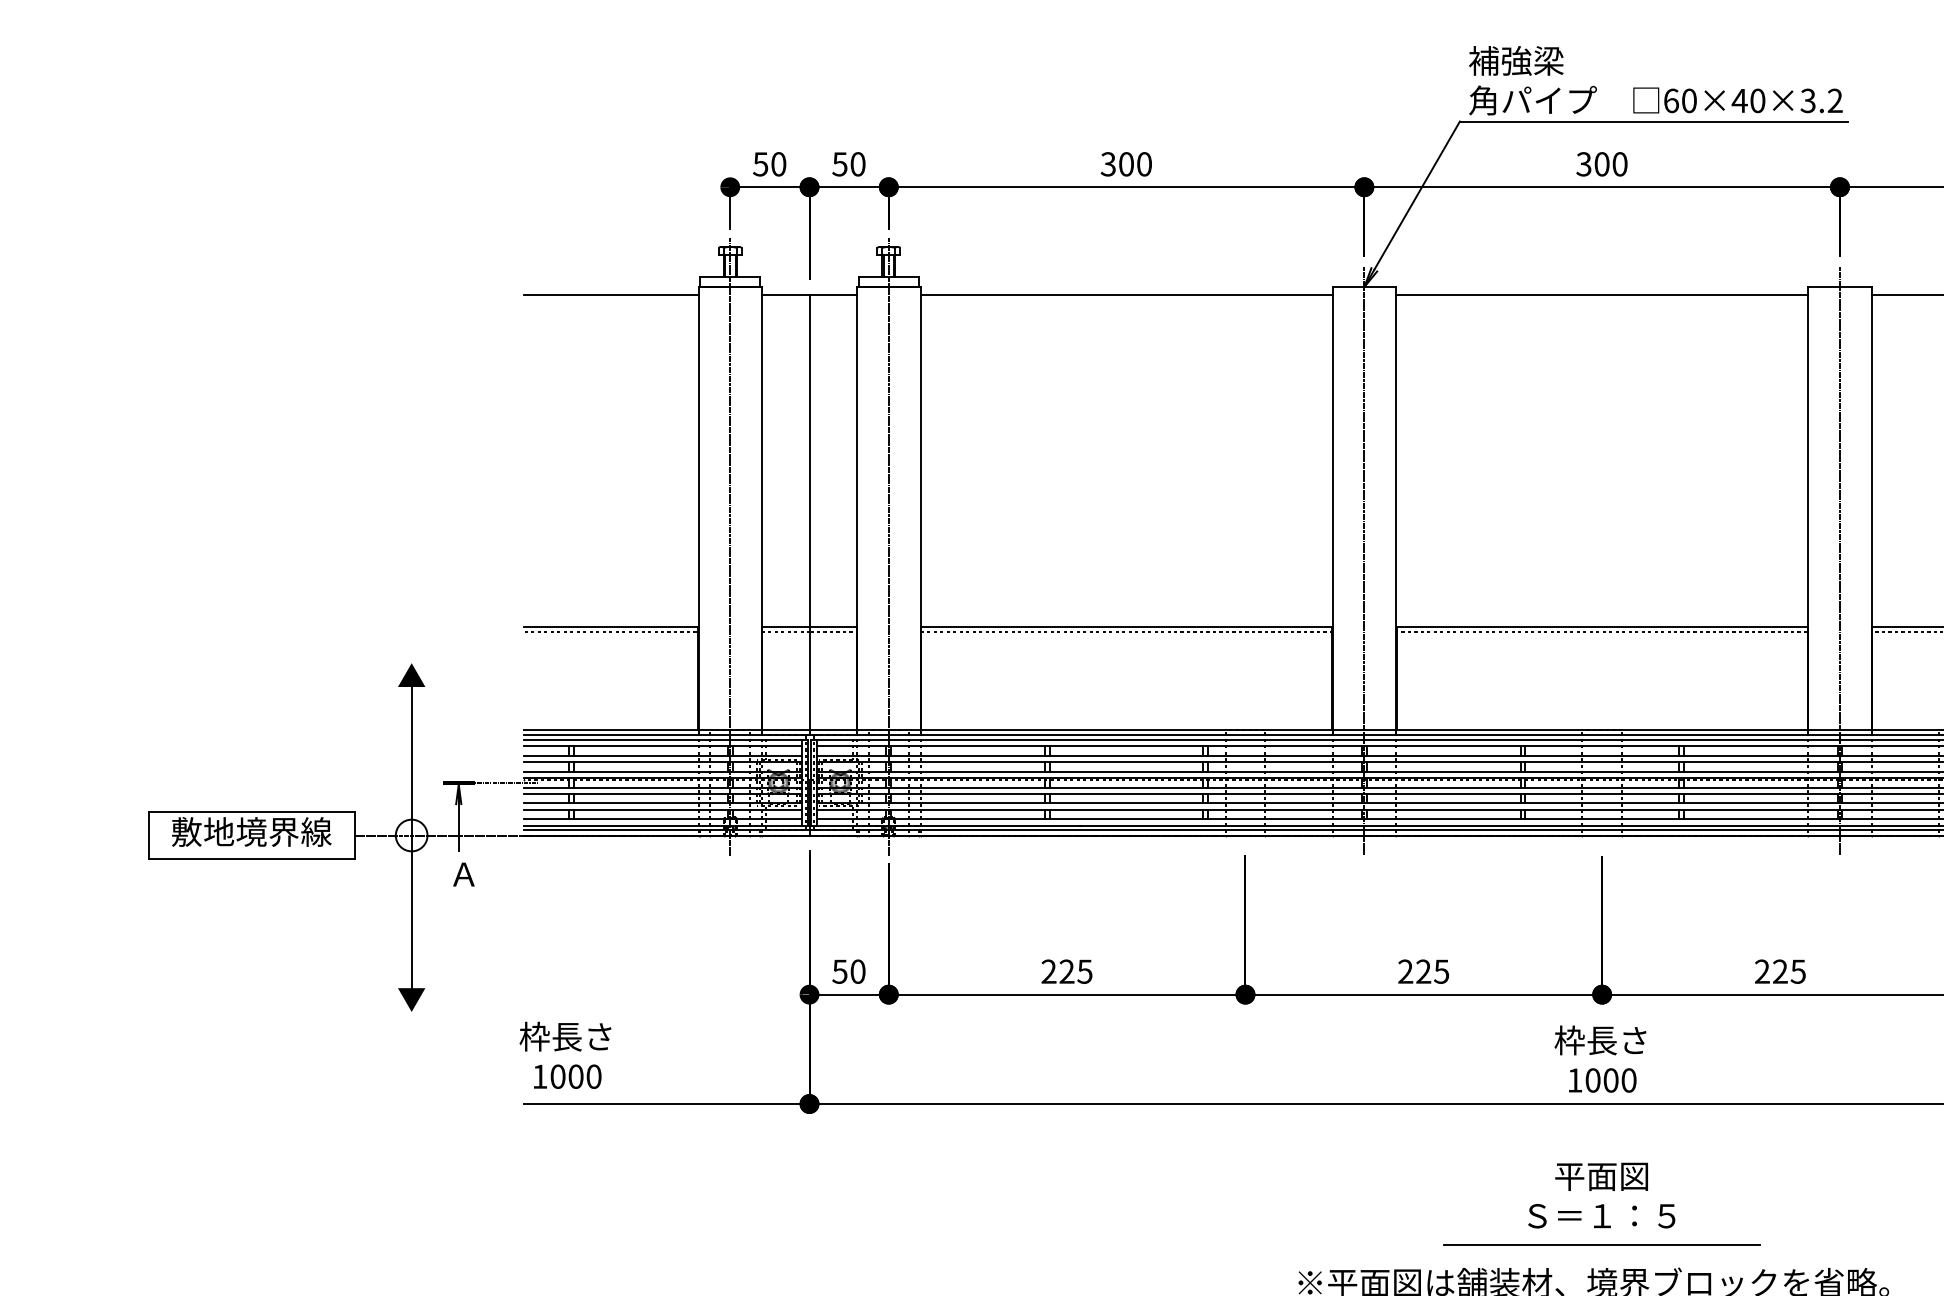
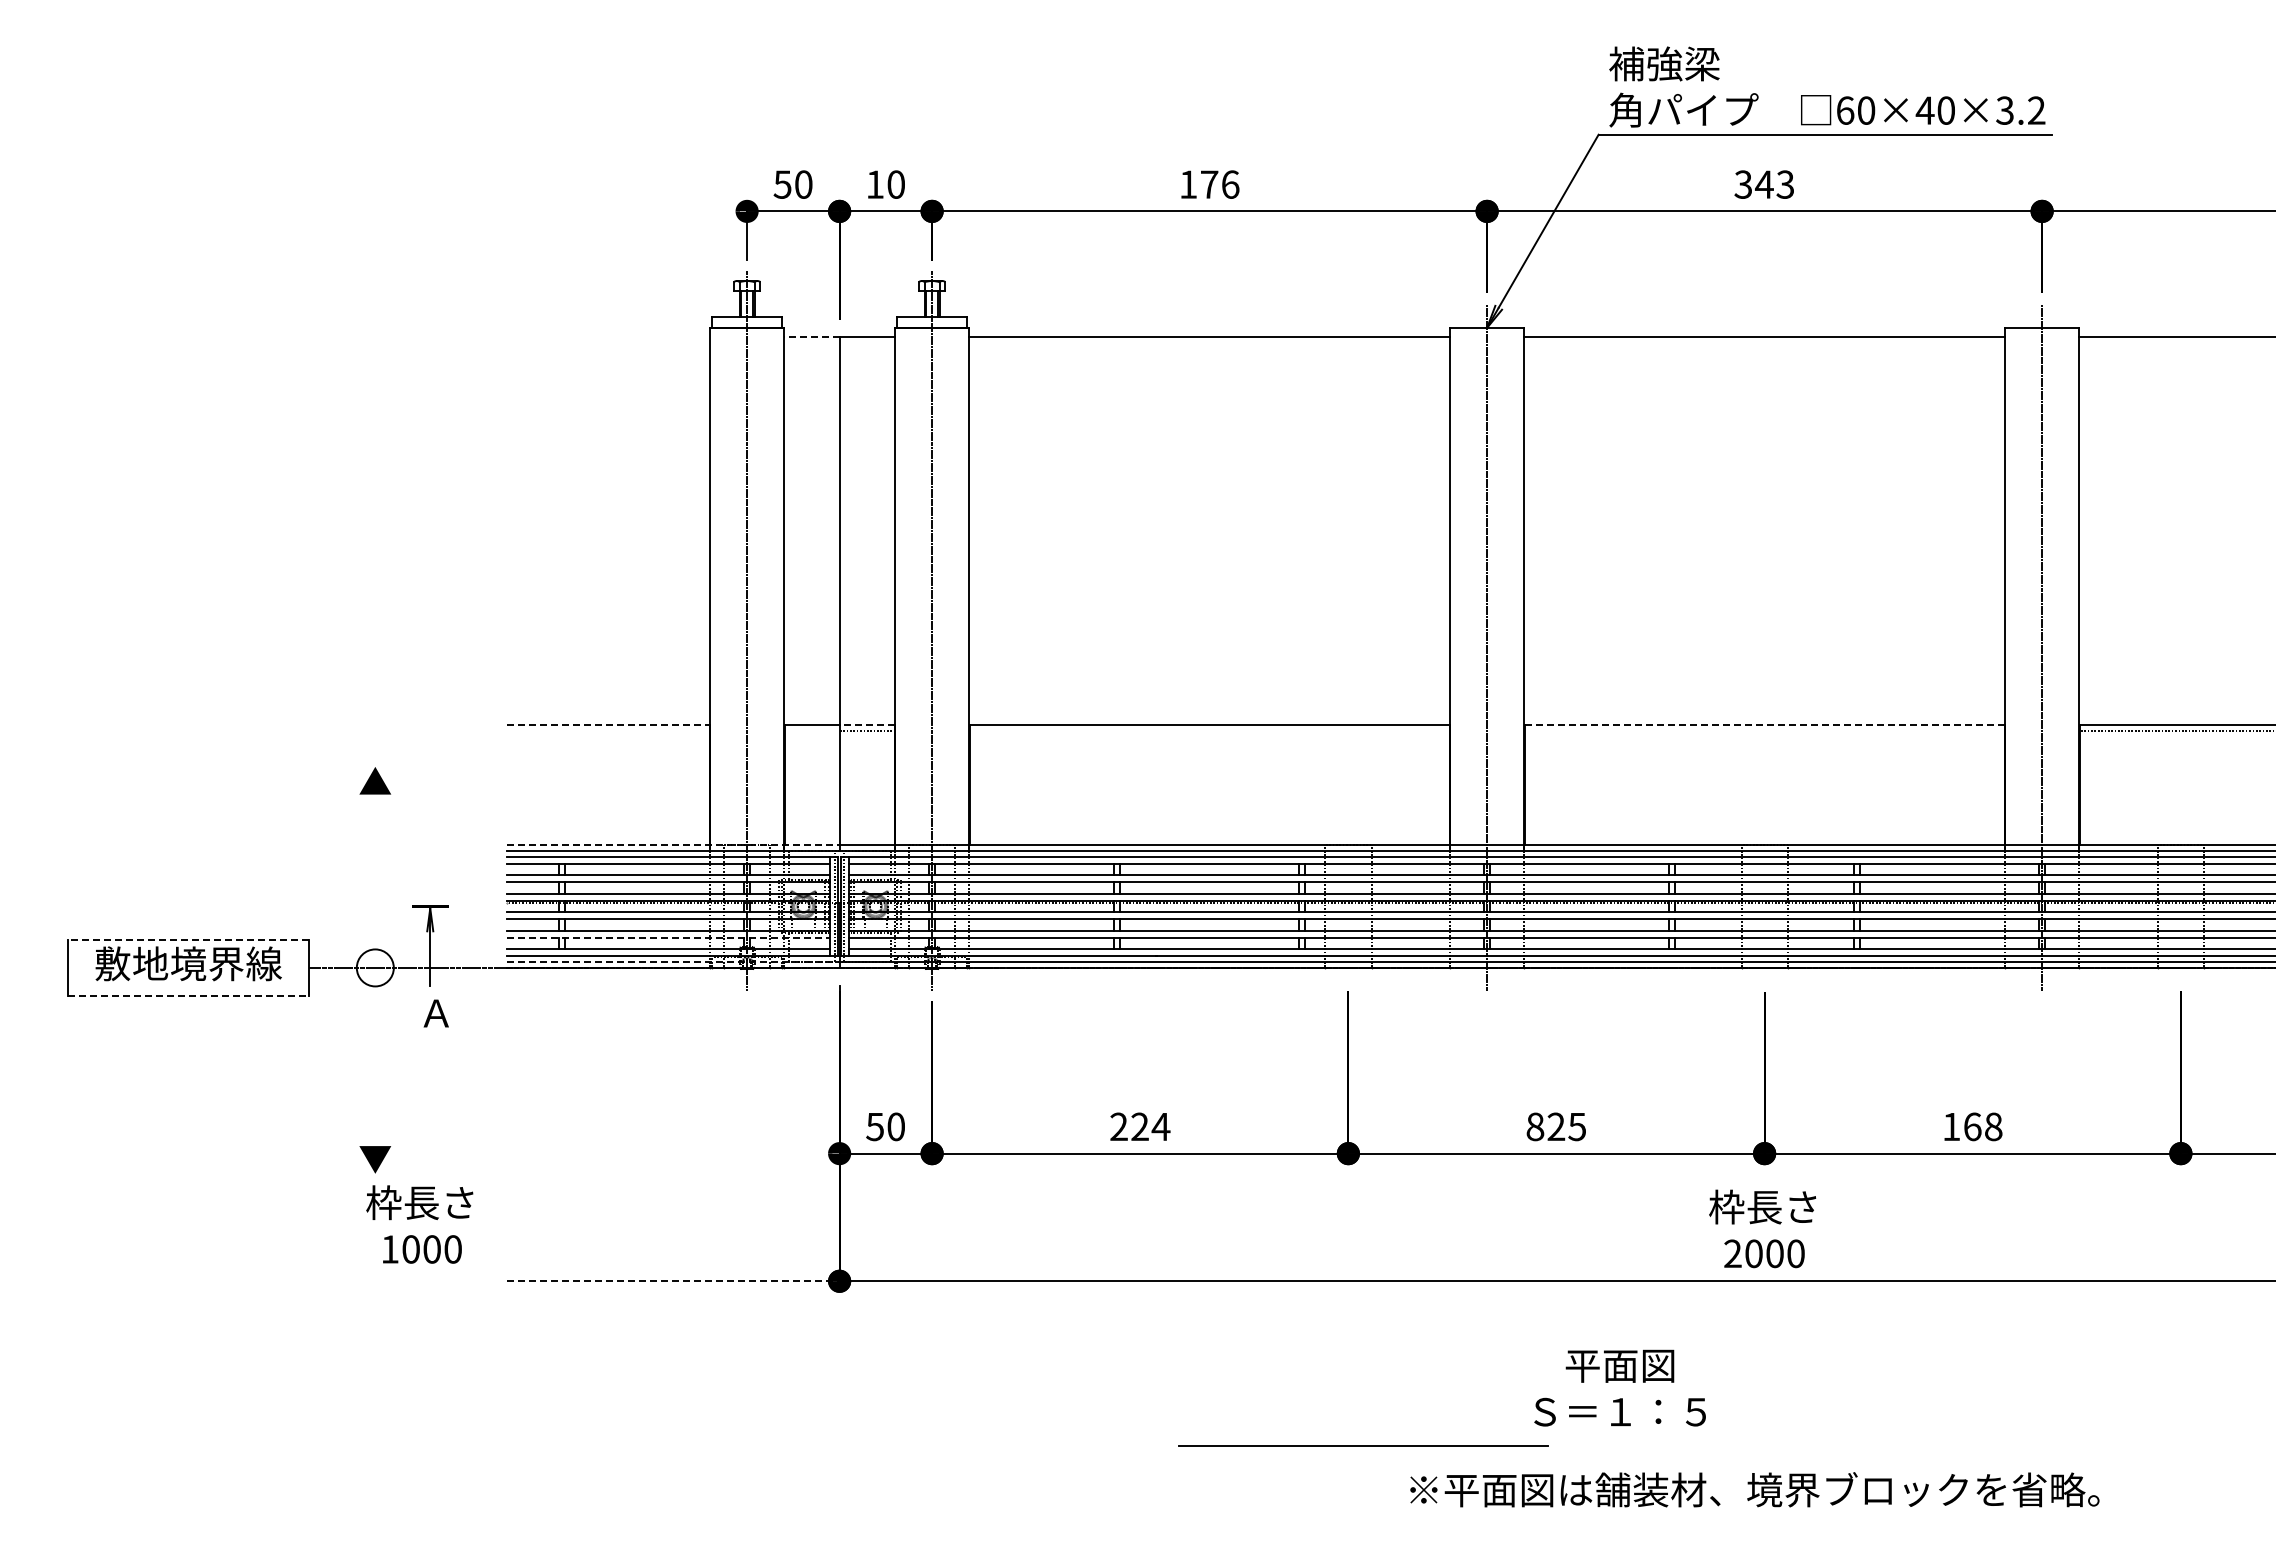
text: (839, 164) -> (874, 184), 50 -> 10
text: (1126, 164) -> (1209, 184), 300 -> 176
text: (1610, 164) -> (1774, 184), 300 -> 343
line: (611, 295) -> (608, 337), removed
line: (785, 295) -> (811, 337), solid -> dashed
line: (611, 626) -> (608, 724), solid -> dashed
line: (832, 626) -> (866, 724), solid -> dashed
line: (1602, 626) -> (1764, 724), solid -> dashed
line: (610, 632) -> (607, 730), removed
line: (785, 632) -> (811, 730), removed
line: (1126, 632) -> (1209, 730), removed
line: (1602, 632) -> (1764, 730), removed
line: (667, 730) -> (673, 845), solid -> dashed
line: (506, 782) -> (485, 906), removed
line: (662, 809) -> (668, 937), solid -> dashed
line: (251, 812) -> (188, 940), solid -> dashed
line: (667, 830) -> (673, 962), solid -> dashed
line: (411, 837) -> (375, 970), removed
line: (252, 859) -> (189, 995), solid -> dashed
text: (1405, 971) -> (1535, 1126), 225 -> 825
text: (1780, 971) -> (1972, 1126), 225 -> 168
text: (1084, 972) -> (1160, 1127), 225 -> 224
text: (565, 1055) -> (419, 1224), moved
text: (1574, 1080) -> (1732, 1253), 1000 -> 2000
line: (667, 1104) -> (673, 1281), solid -> dashed
text: (1601, 1195) -> (1619, 1387), moved
line: (1602, 1244) -> (1363, 1445), moved

